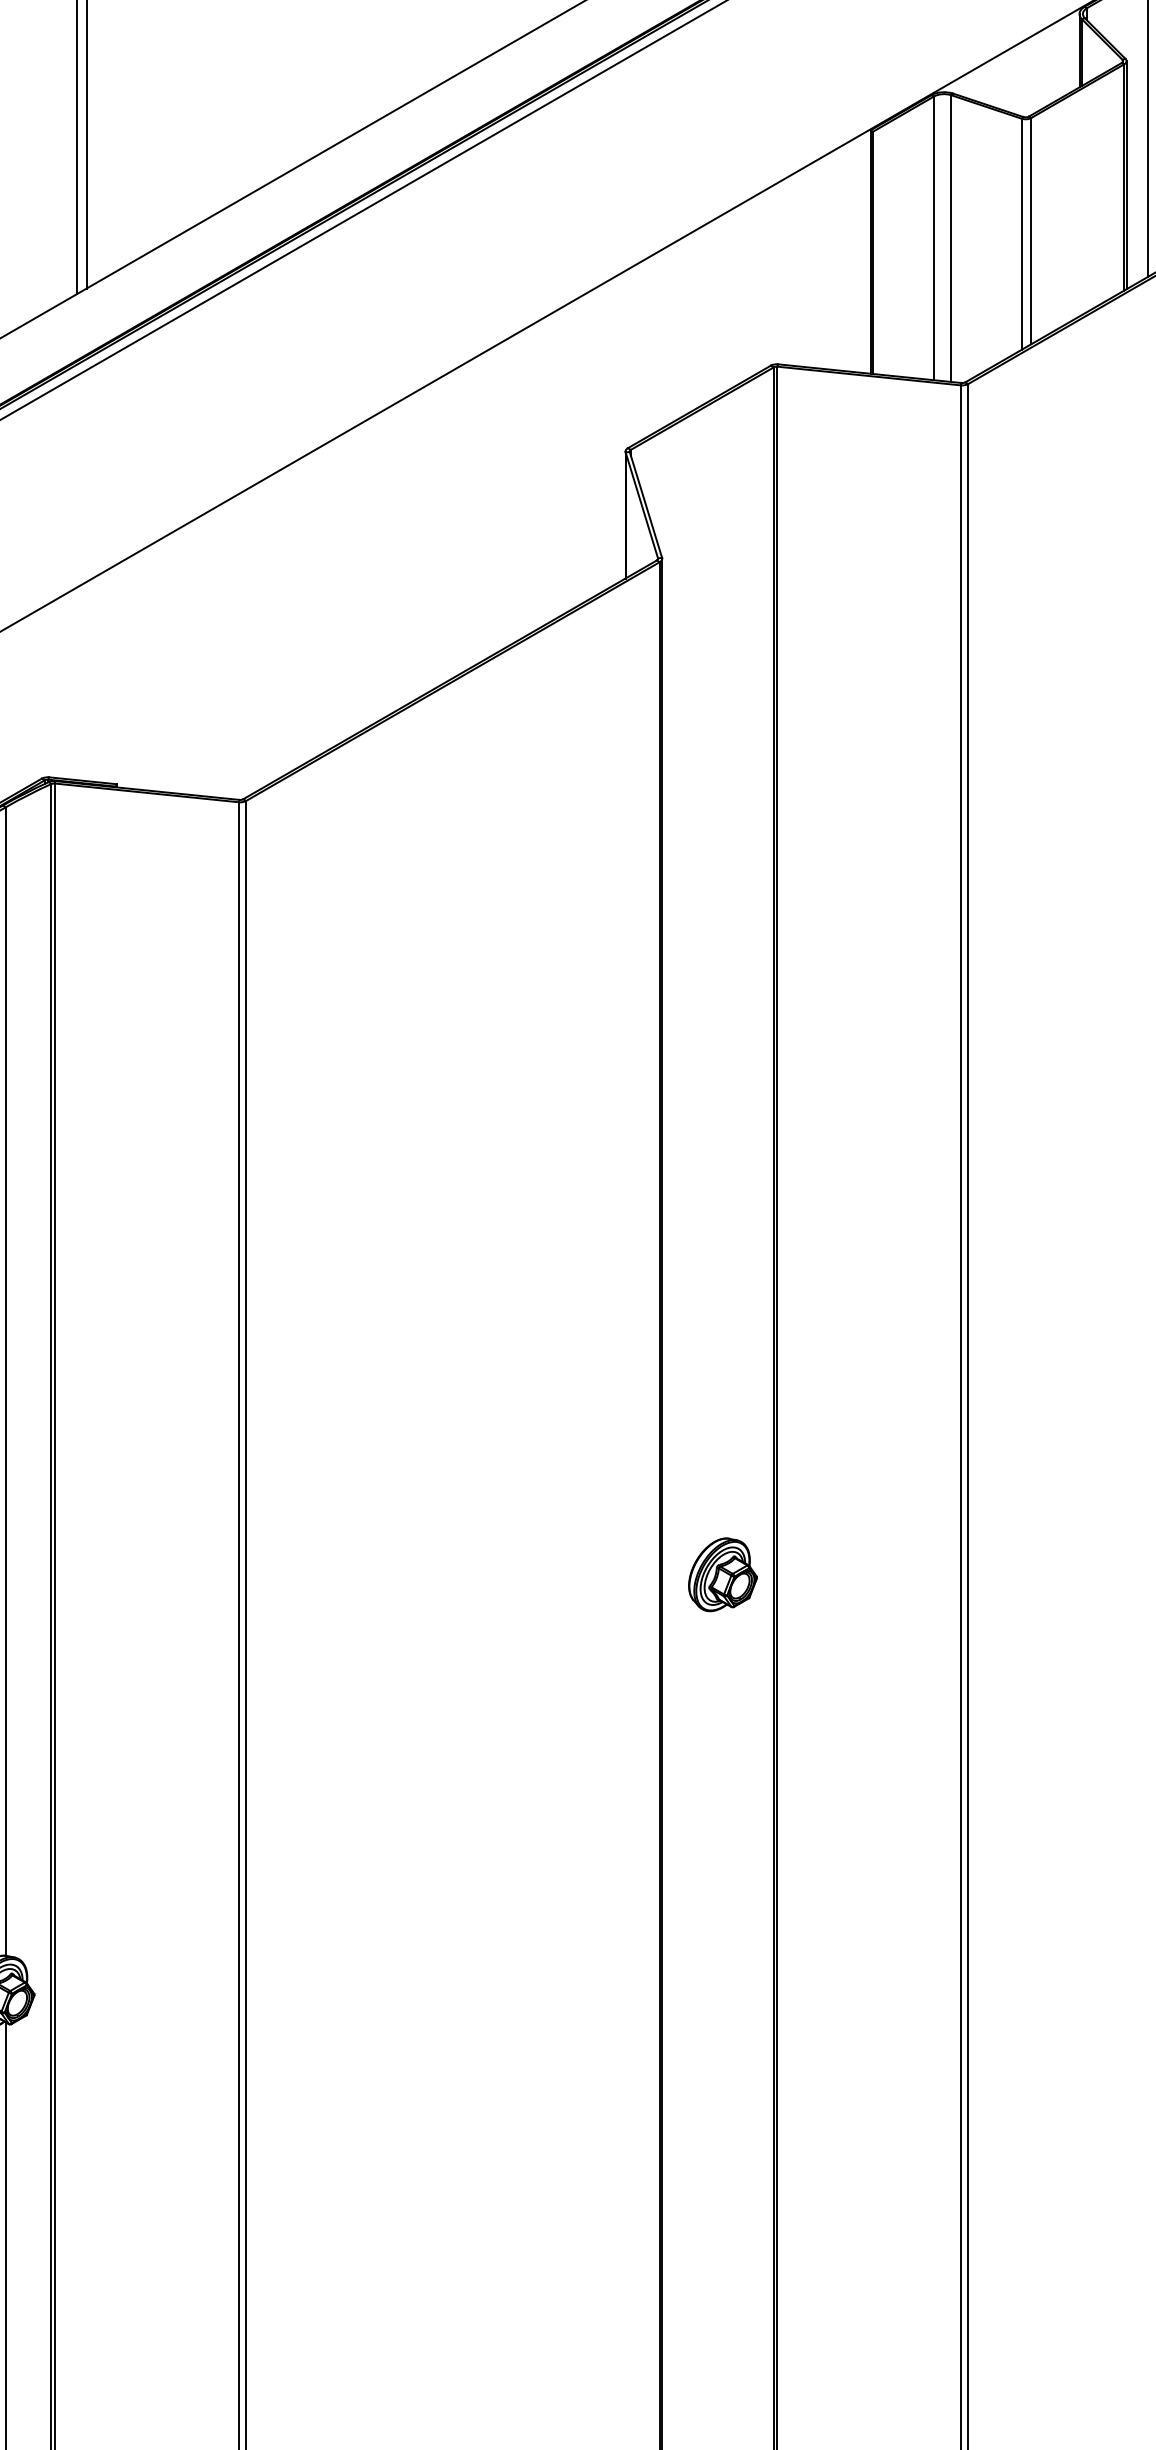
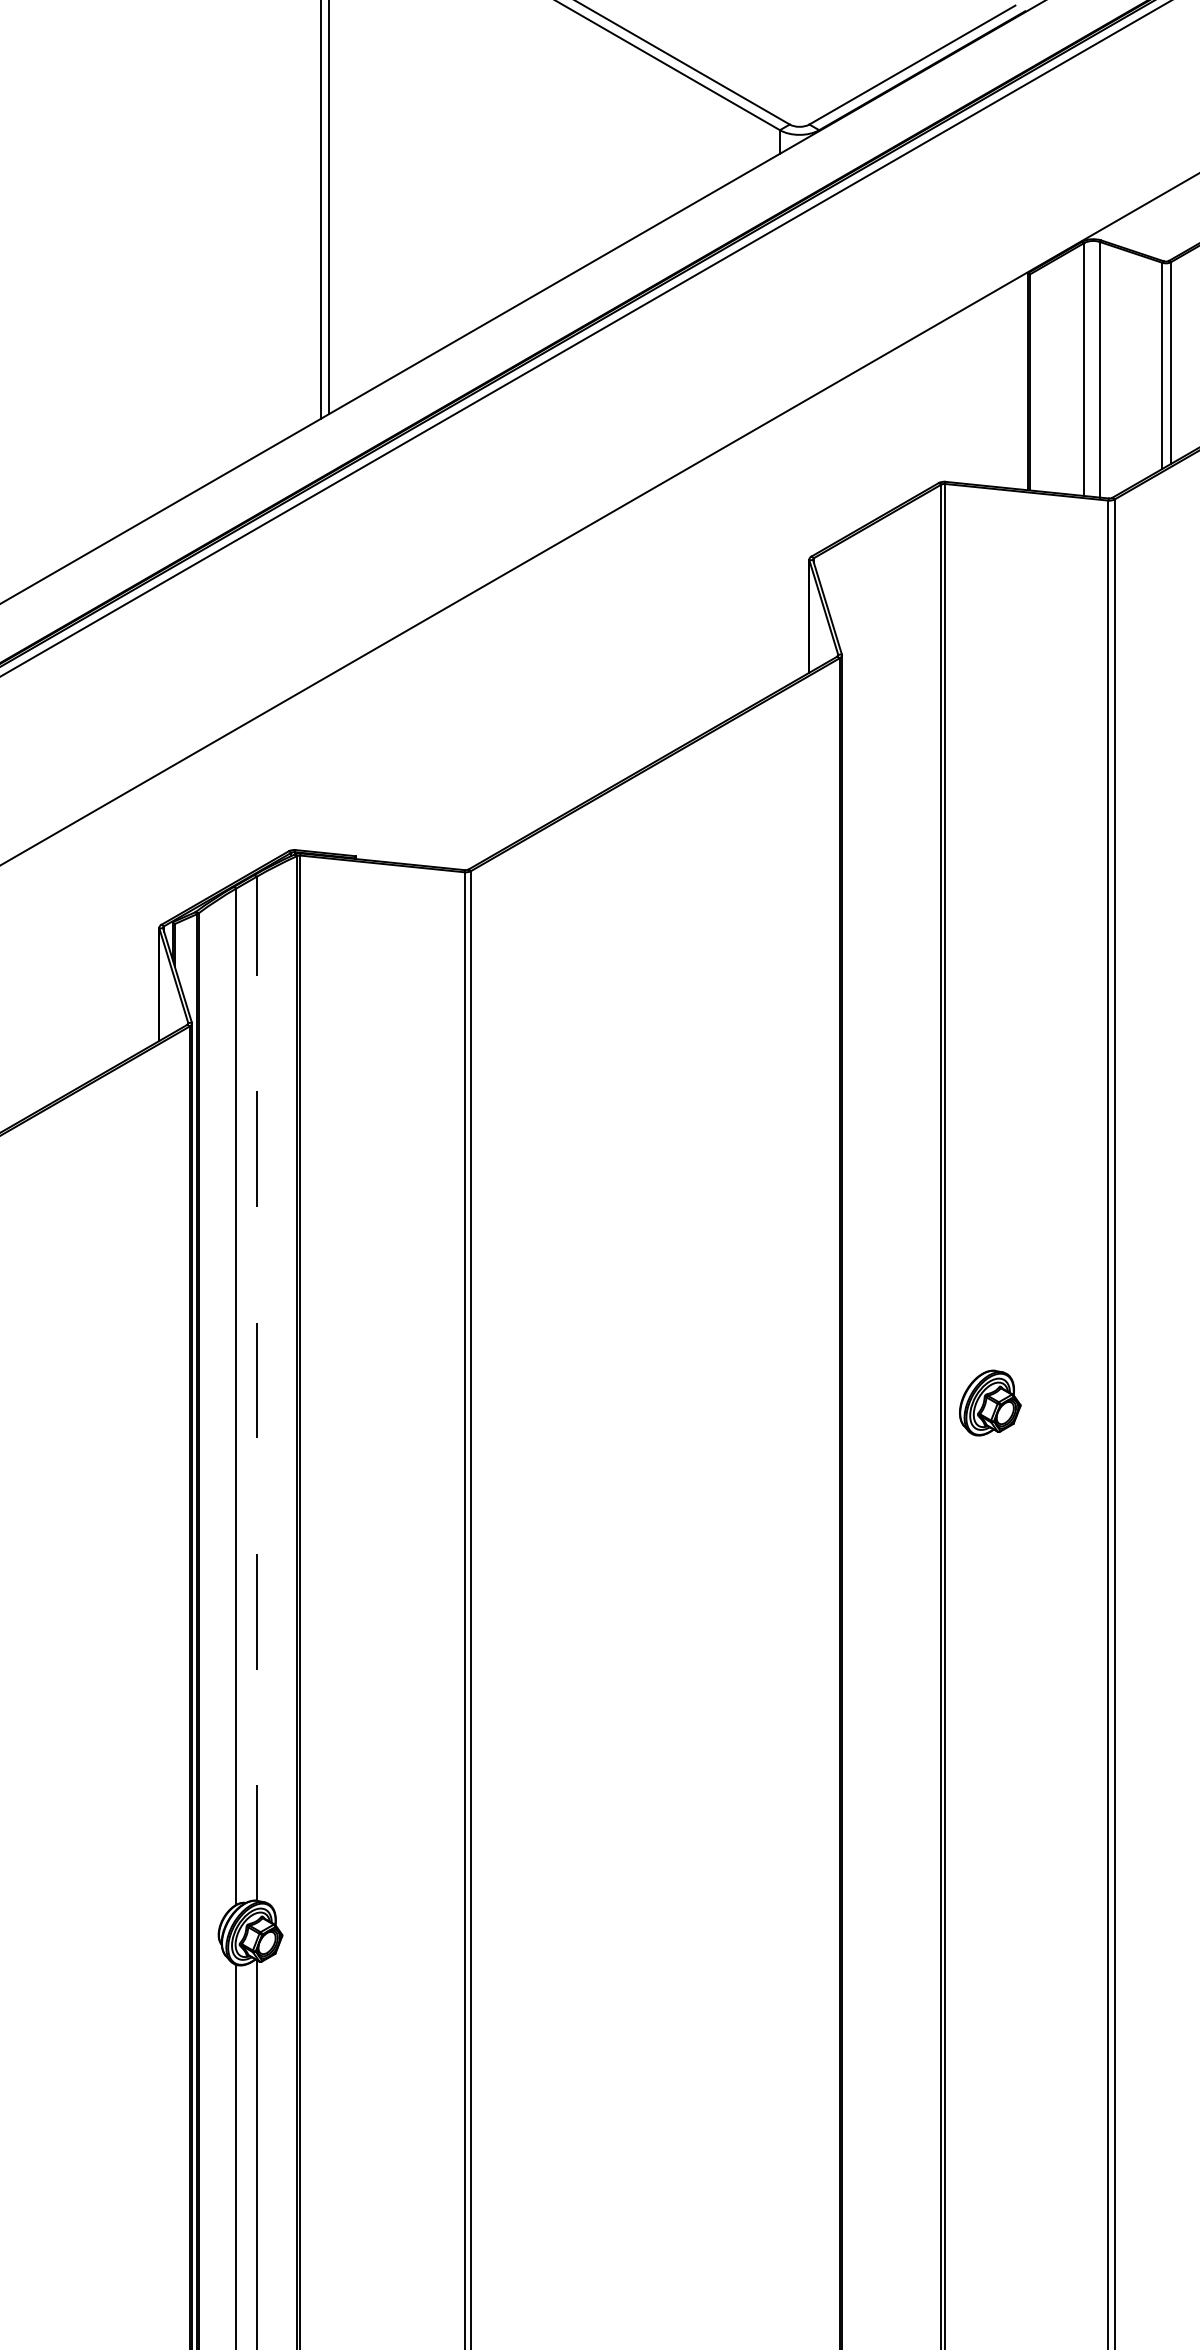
line: (5, 1381) -> (256, 1388), solid -> dashed
part: (723, 1574) -> (990, 1402), moved

